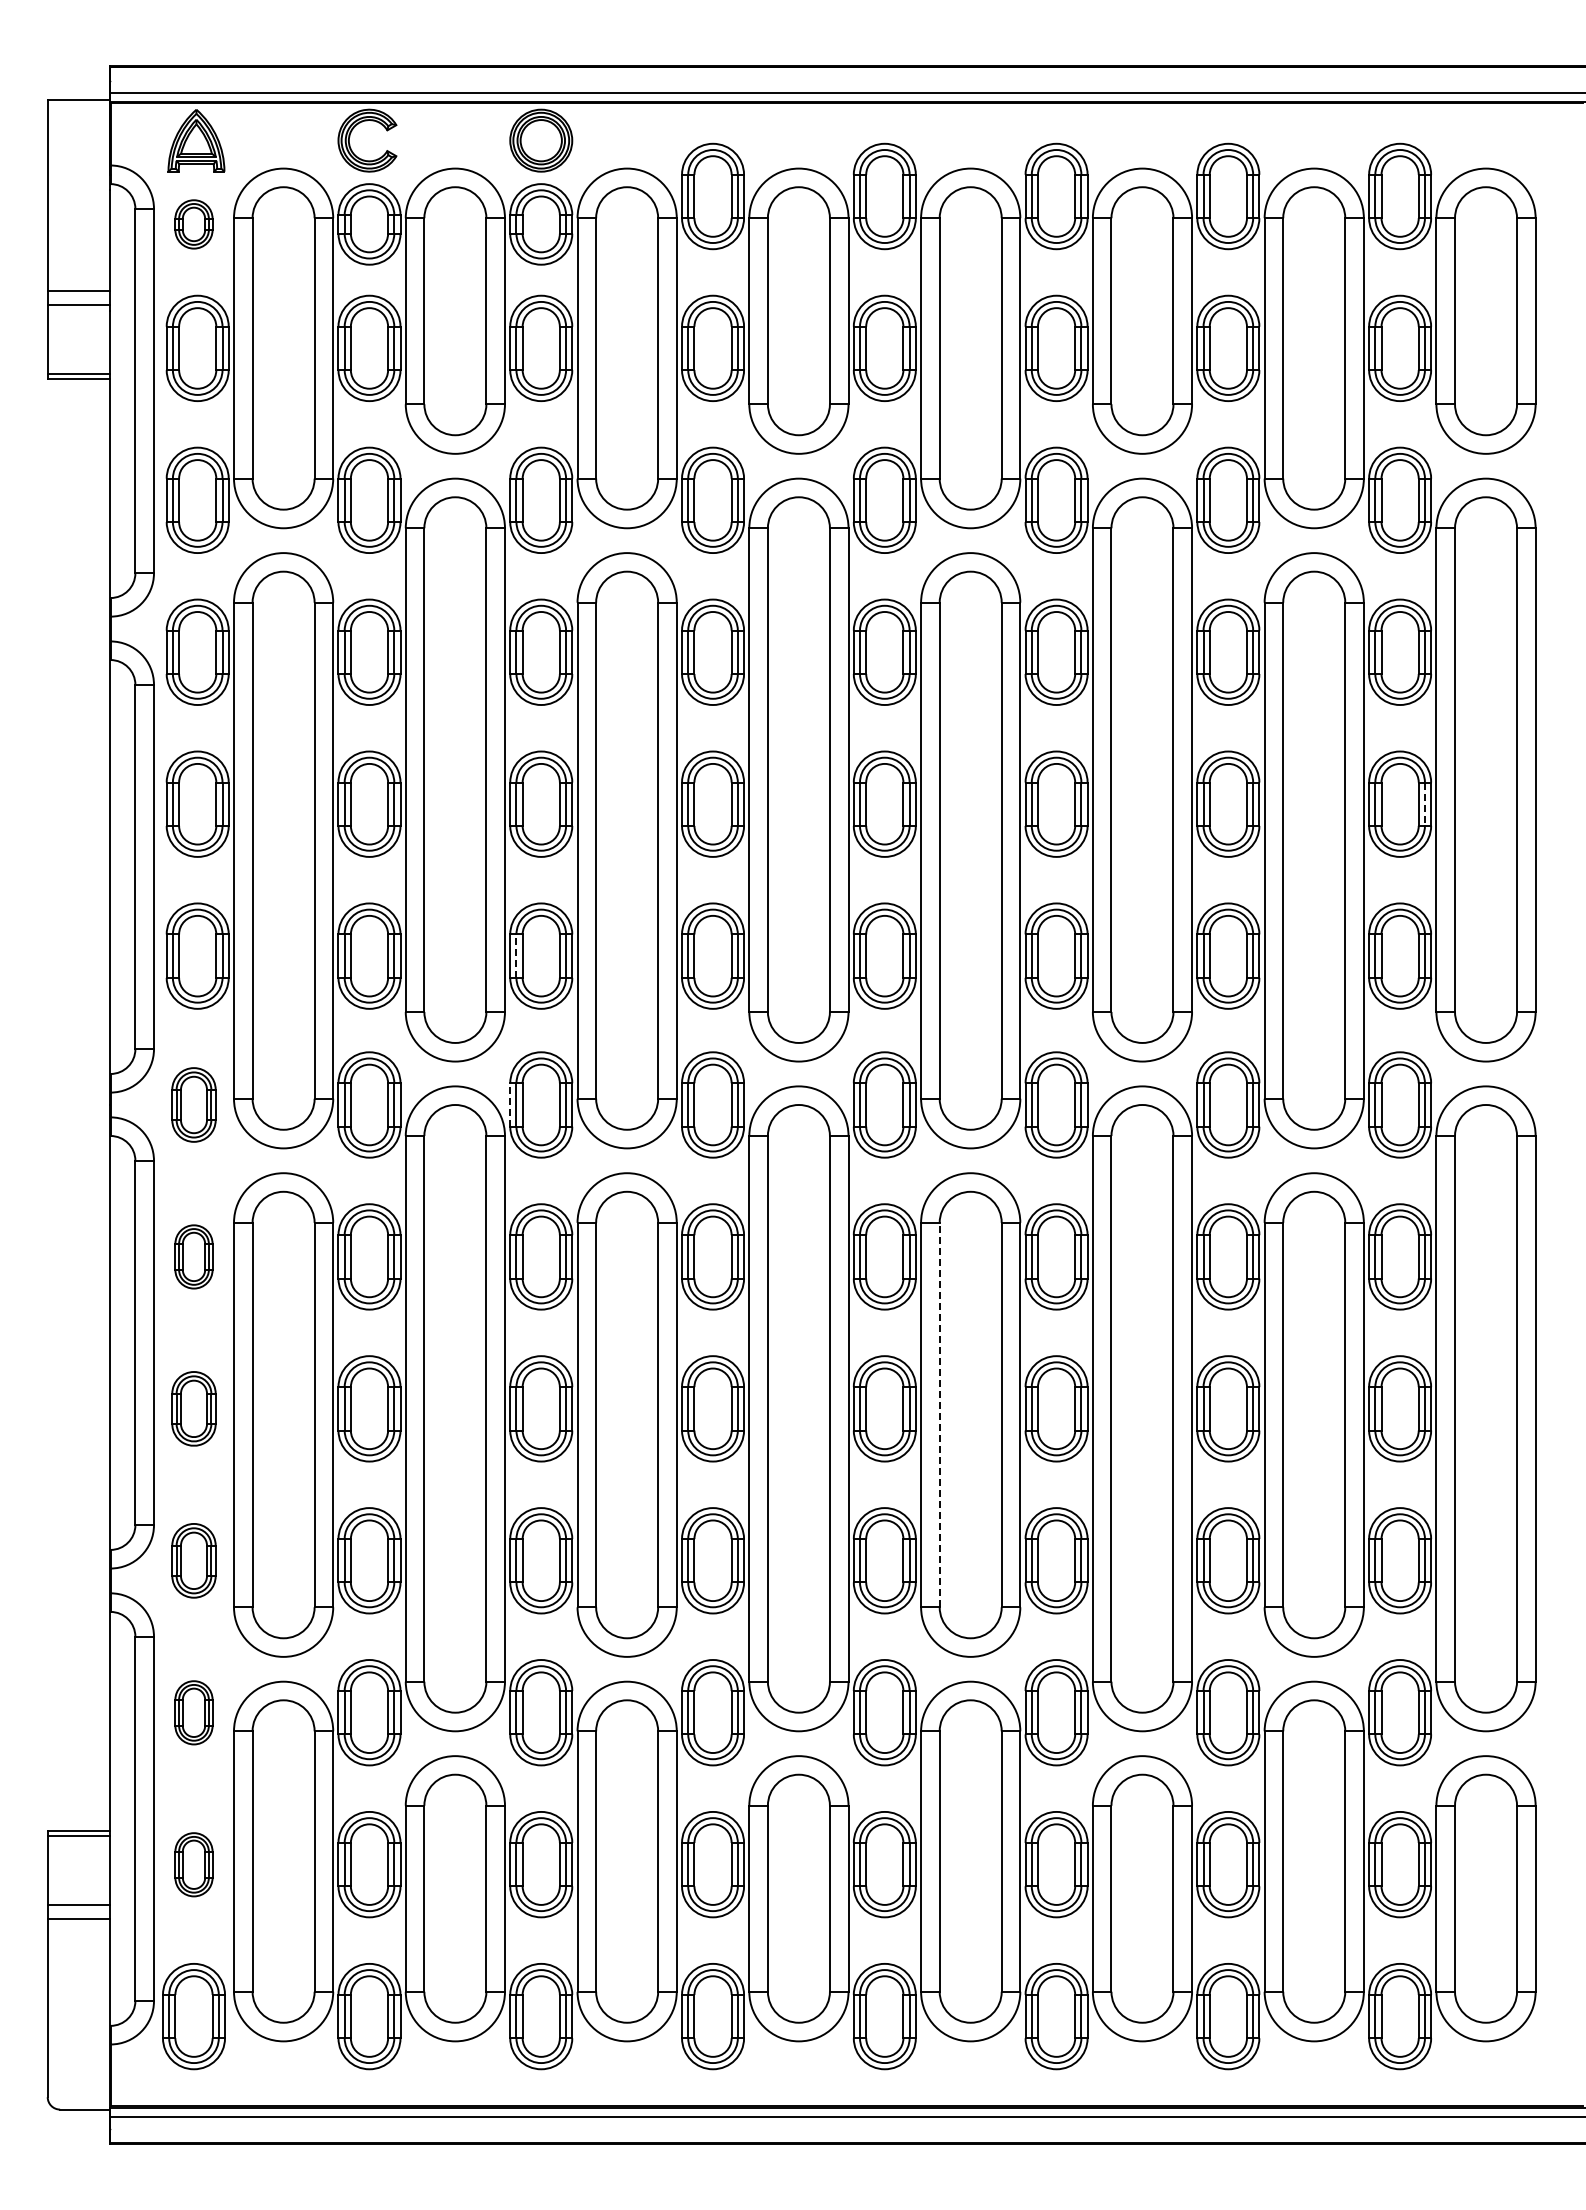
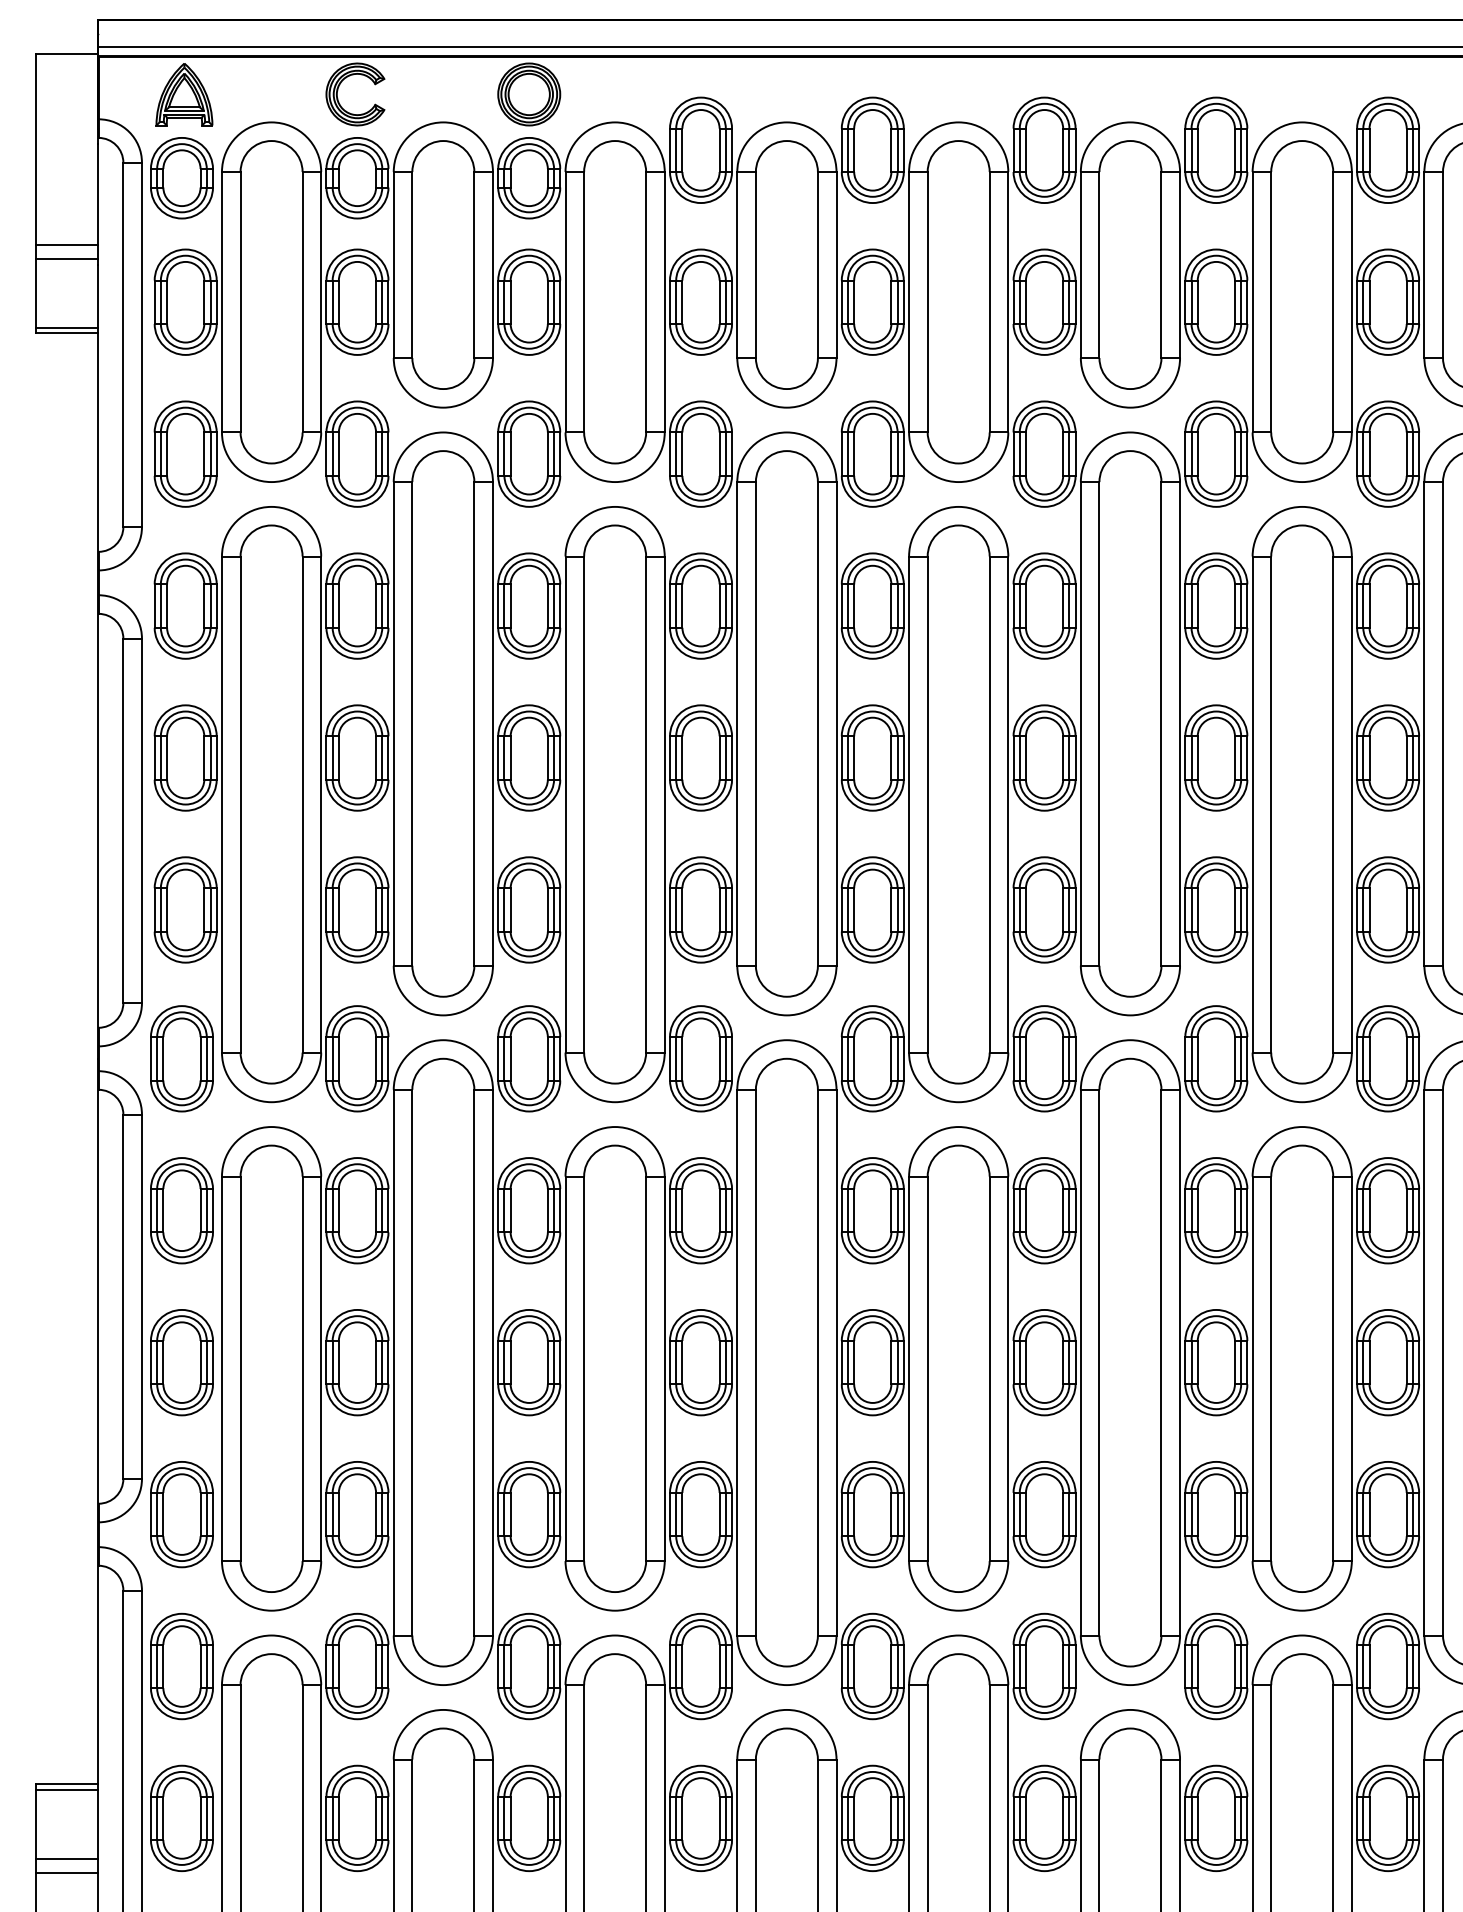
part: (193, 224) -> (181, 178), size x1.67
line: (1424, 804) -> (1412, 758), dashed -> solid
line: (516, 956) -> (504, 910), dashed -> solid
part: (193, 1104) -> (181, 1058), size x1.43
line: (510, 1104) -> (498, 1058), dashed -> solid
part: (193, 1256) -> (181, 1210), size x1.67
part: (193, 1408) -> (181, 1362), size x1.43
line: (939, 1414) -> (927, 1368), dashed -> solid
part: (193, 1560) -> (181, 1514), size x1.43
part: (193, 1712) -> (181, 1666), size x1.67
part: (193, 1864) -> (181, 1818), size x1.67

